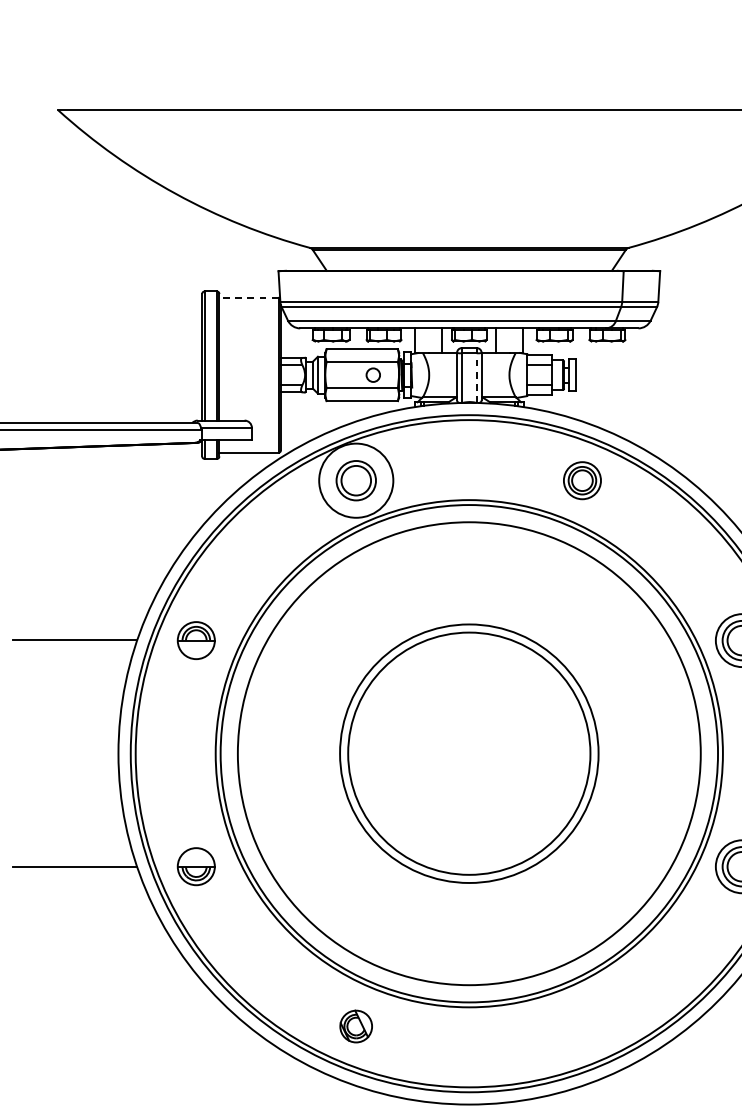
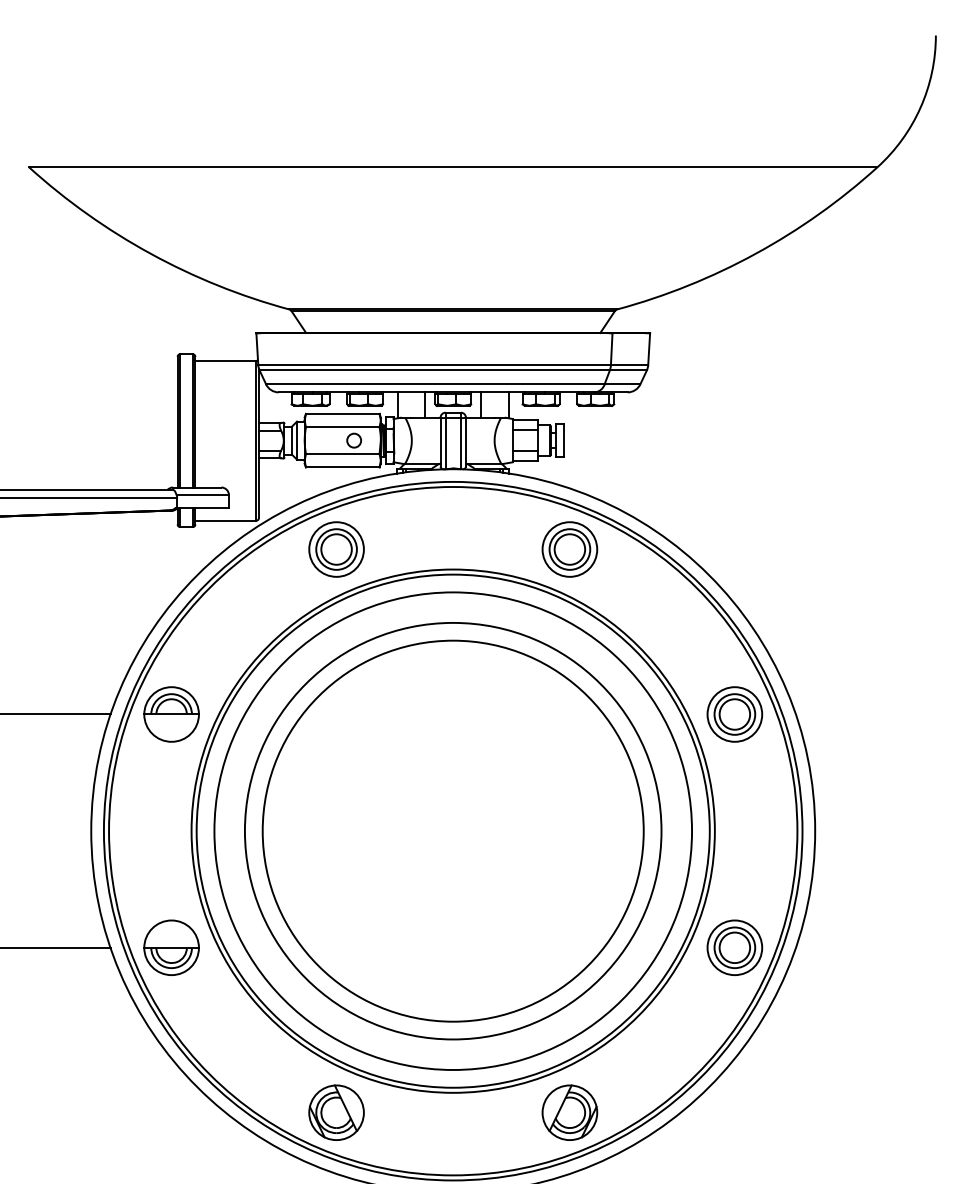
line: (248, 297) -> (225, 360), dashed -> solid
line: (476, 377) -> (460, 443), dashed -> solid
circle: (356, 480) -> (336, 549), size x0.71
part: (582, 480) -> (569, 549), size x1.43
part: (196, 640) -> (171, 714), size x1.43
circle: (468, 753) -> (452, 830), size x1.43
circle: (468, 753) -> (452, 830), size x1.67
part: (196, 866) -> (171, 947), size x1.43
part: (356, 1026) -> (336, 1112), size x1.67
part: (582, 1026) -> (569, 1112), added

